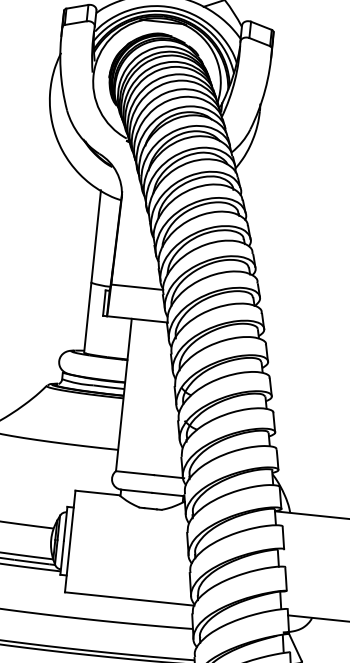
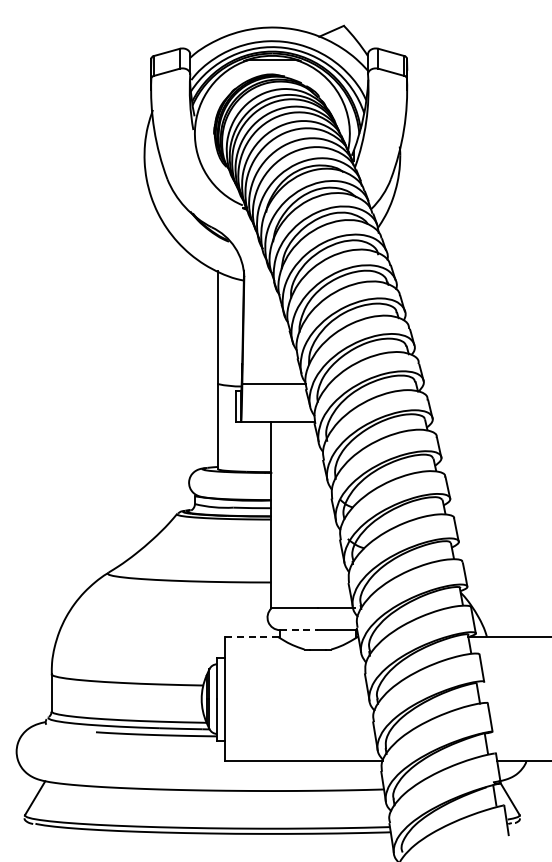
line: (136, 491) -> (298, 630), solid -> dashed
line: (97, 493) -> (251, 637), solid -> dashed

